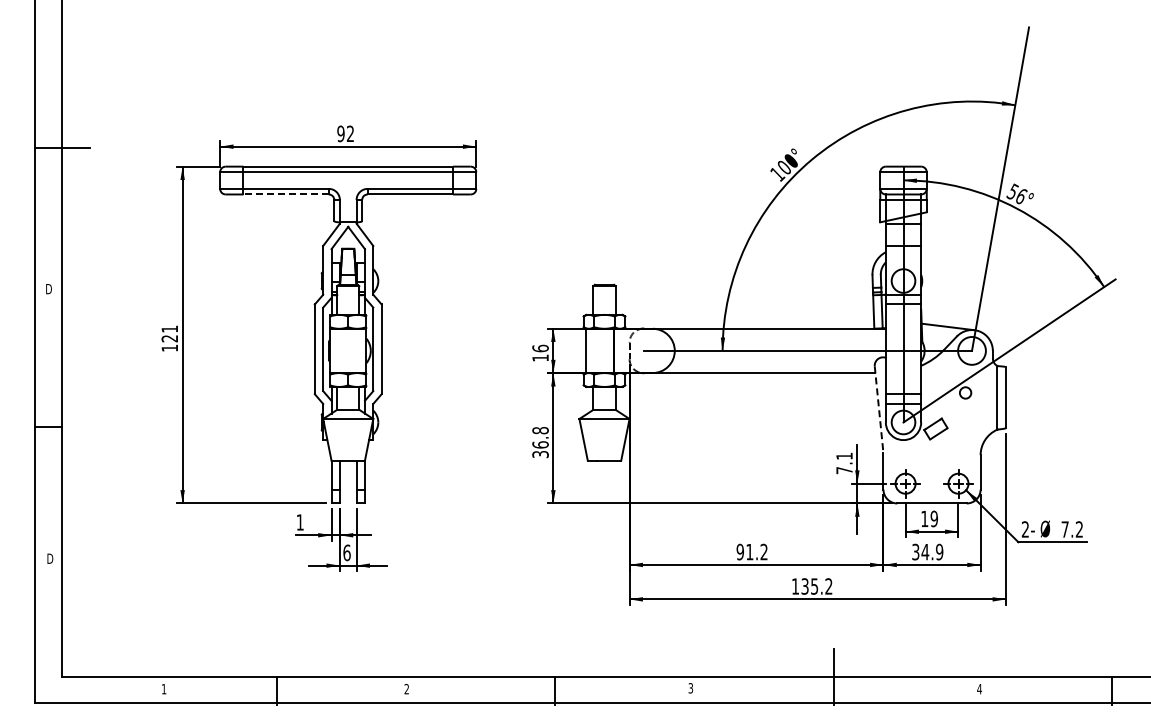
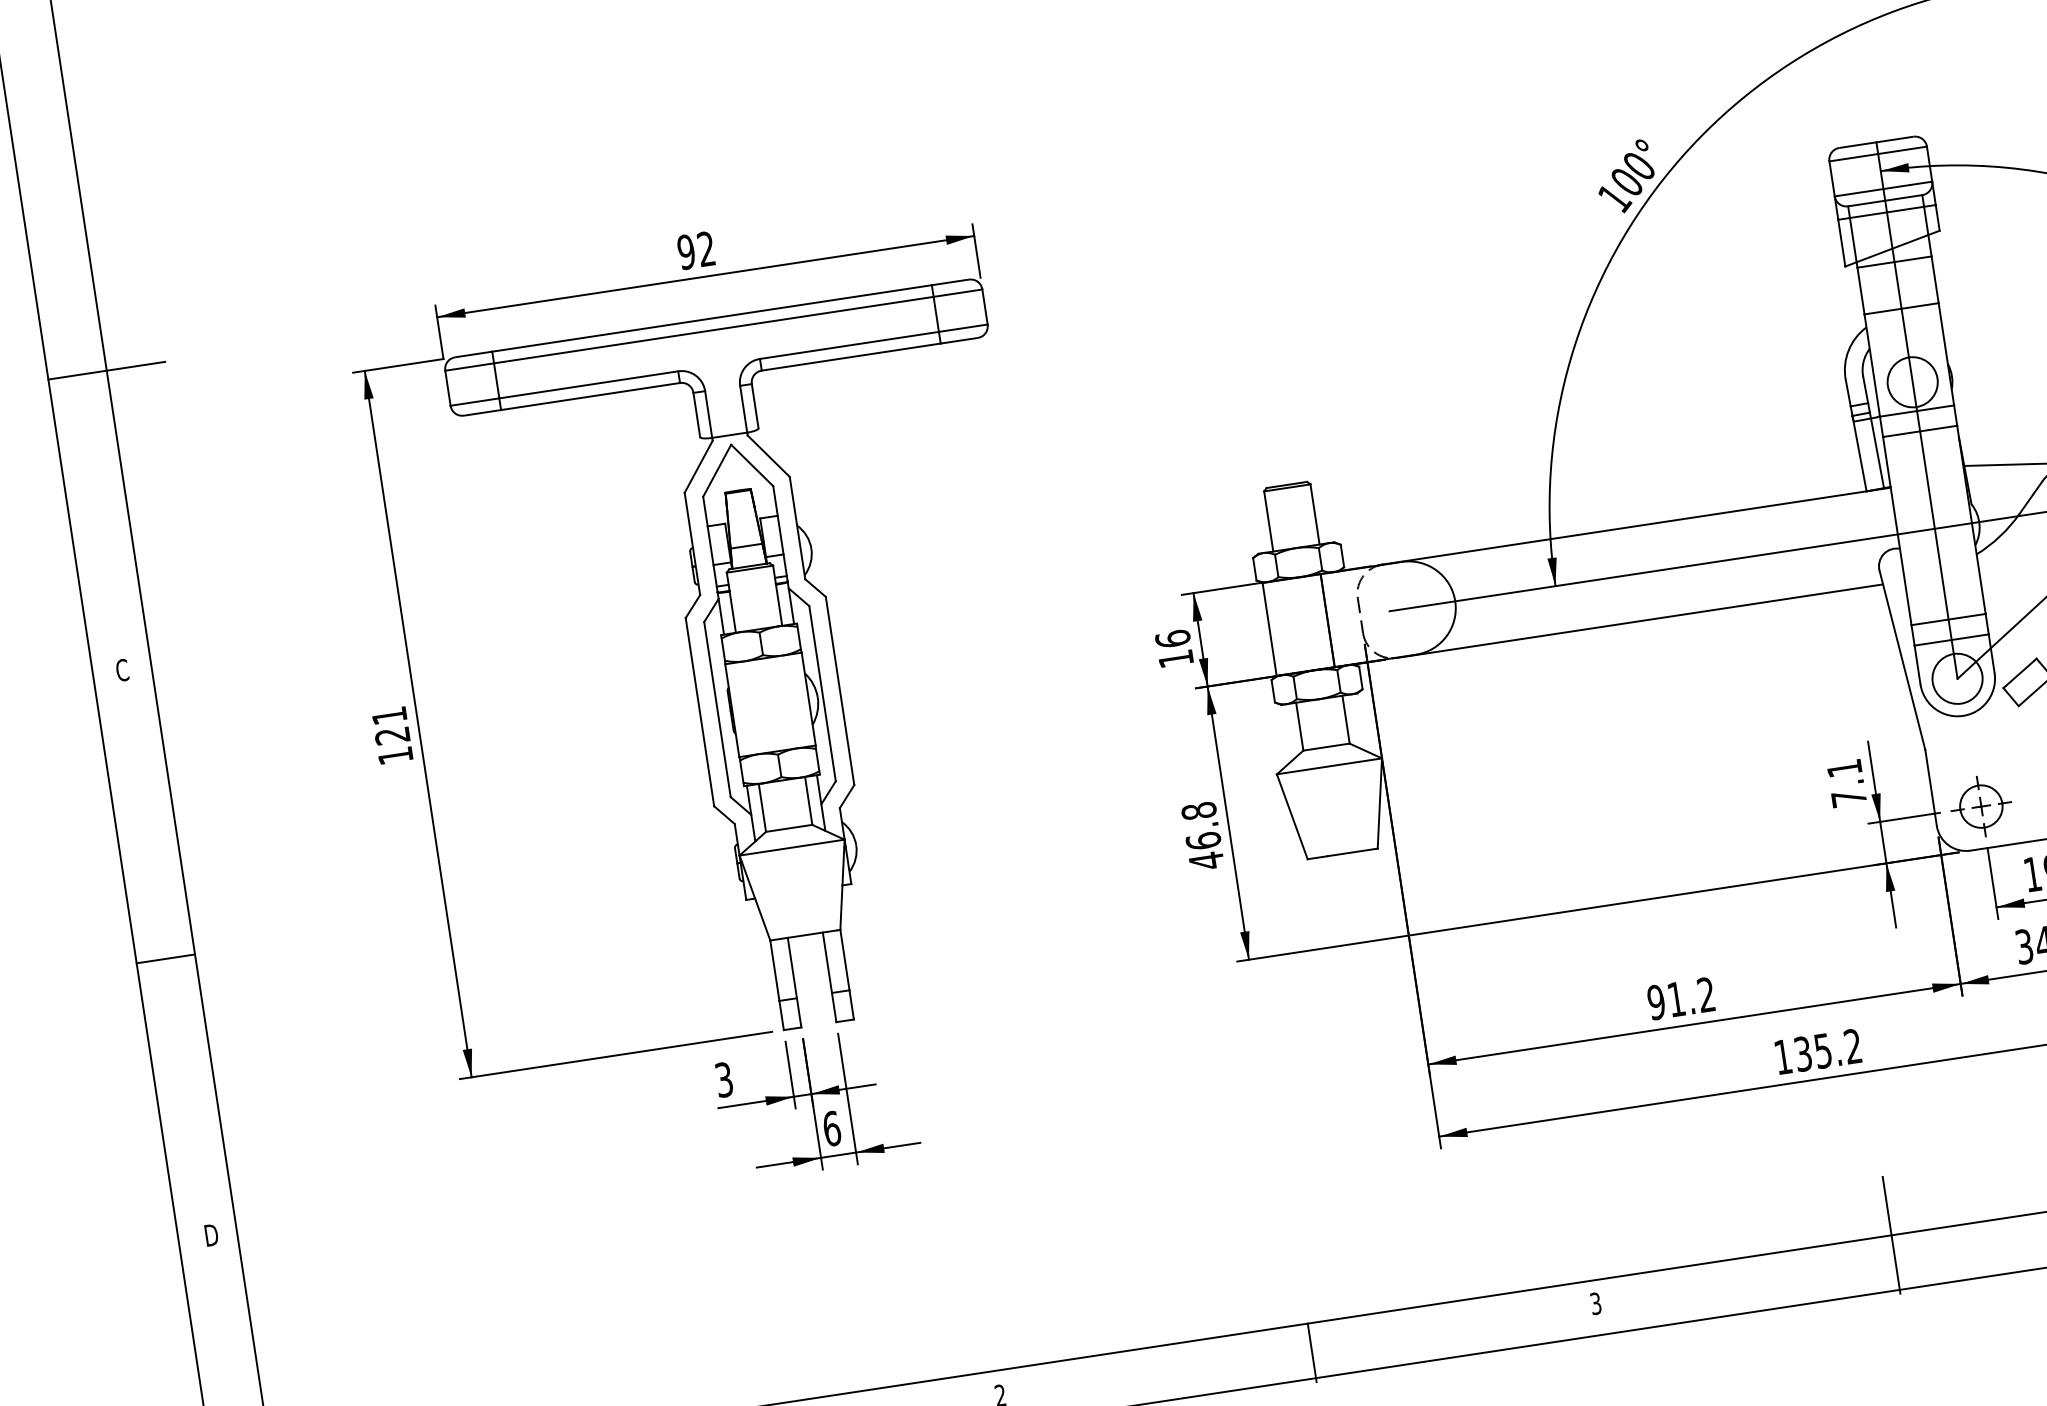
line: (286, 194) -> (591, 396), dashed -> solid
text: (48, 288) -> (122, 669), D -> C
line: (879, 409) -> (1903, 659), dashed -> solid
text: (540, 454) -> (1206, 861), 36.8 -> 46.8
text: (299, 522) -> (722, 1080), 1 -> 3

